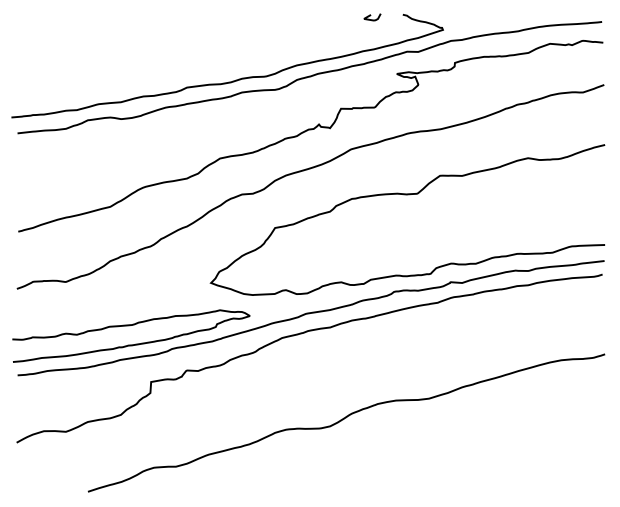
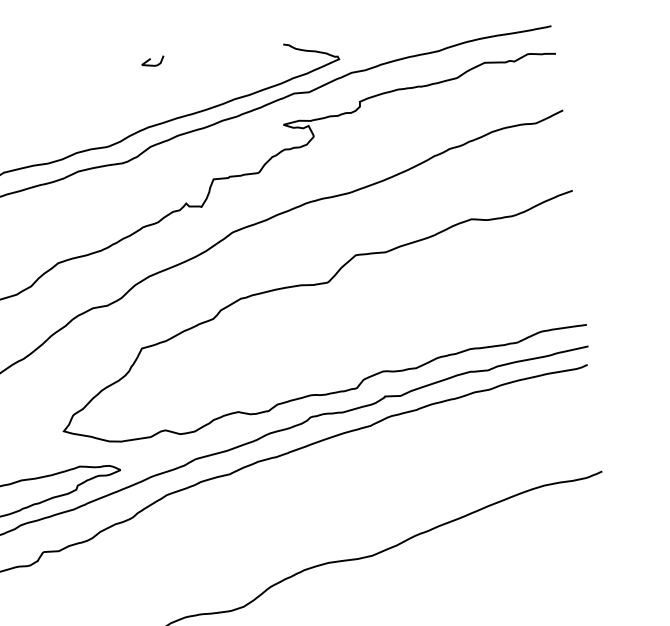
curve: (372, 19) -> (153, 64), moved

